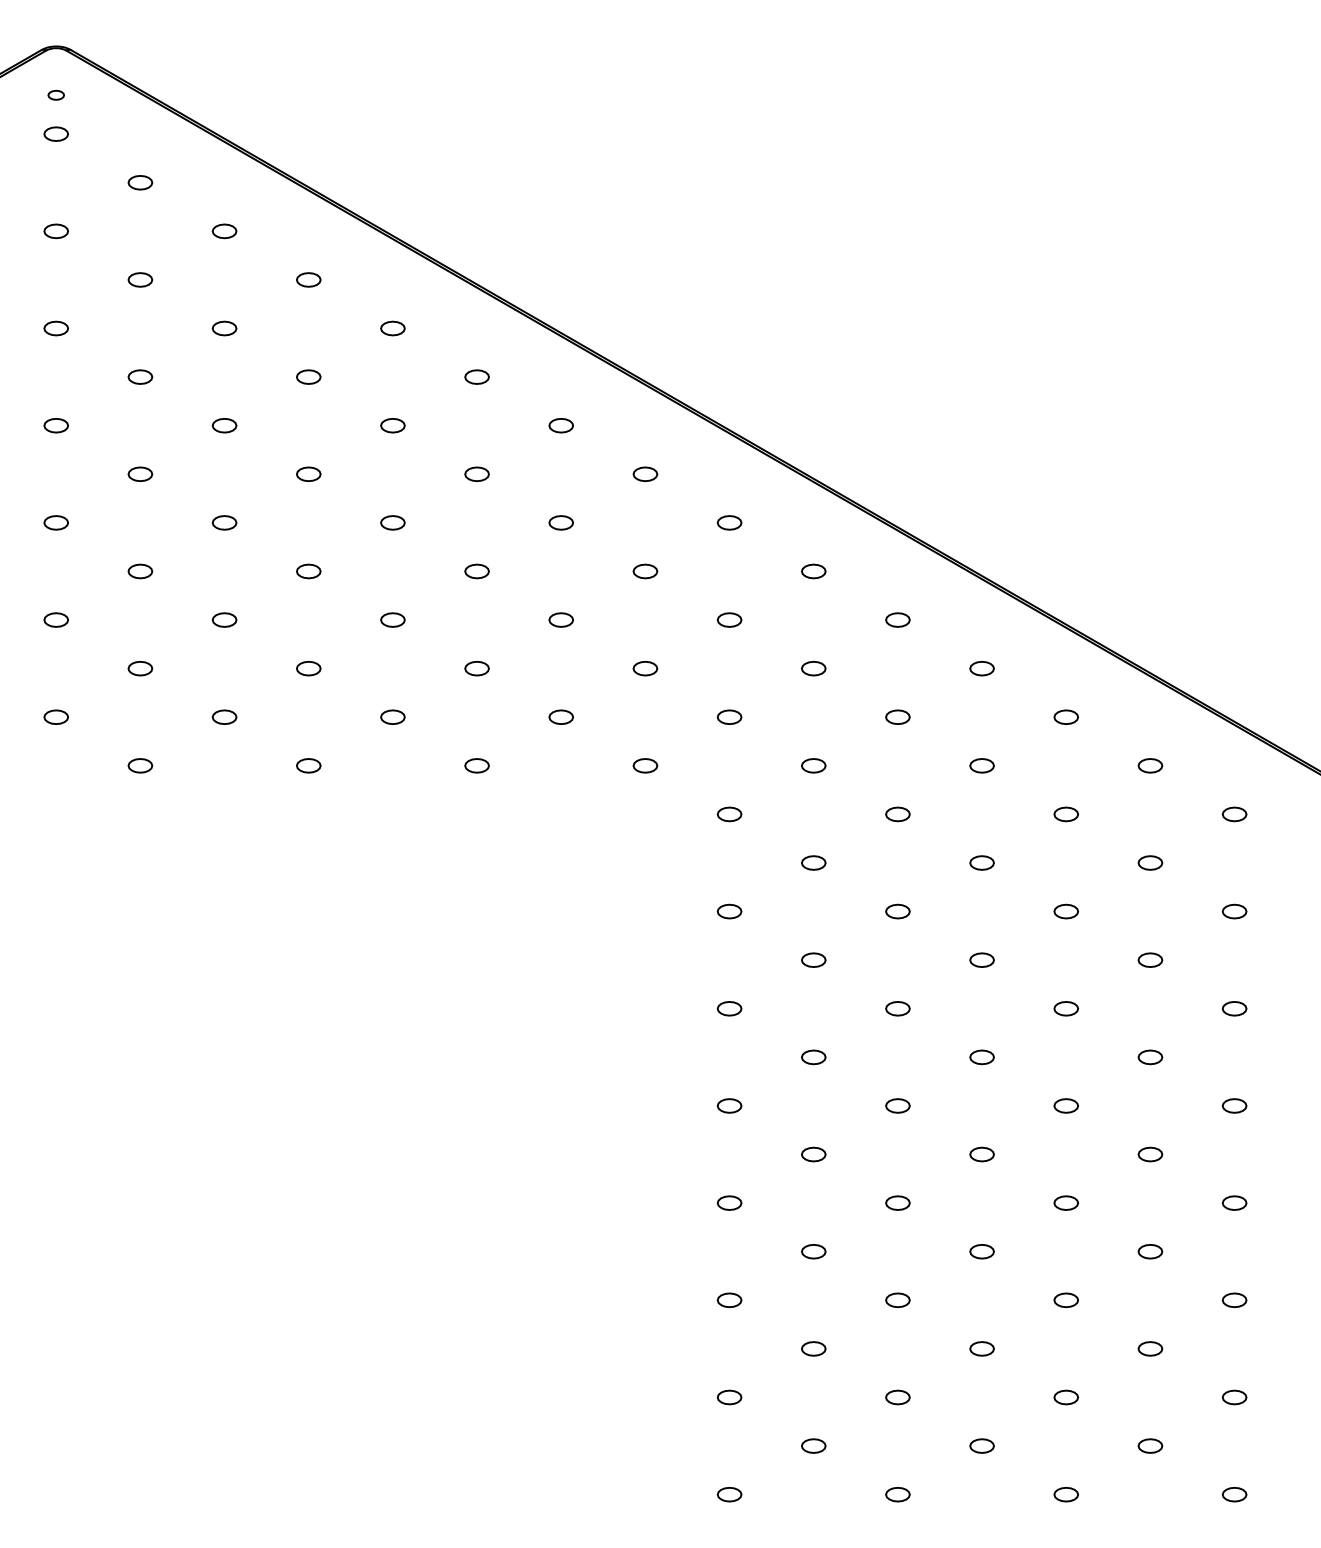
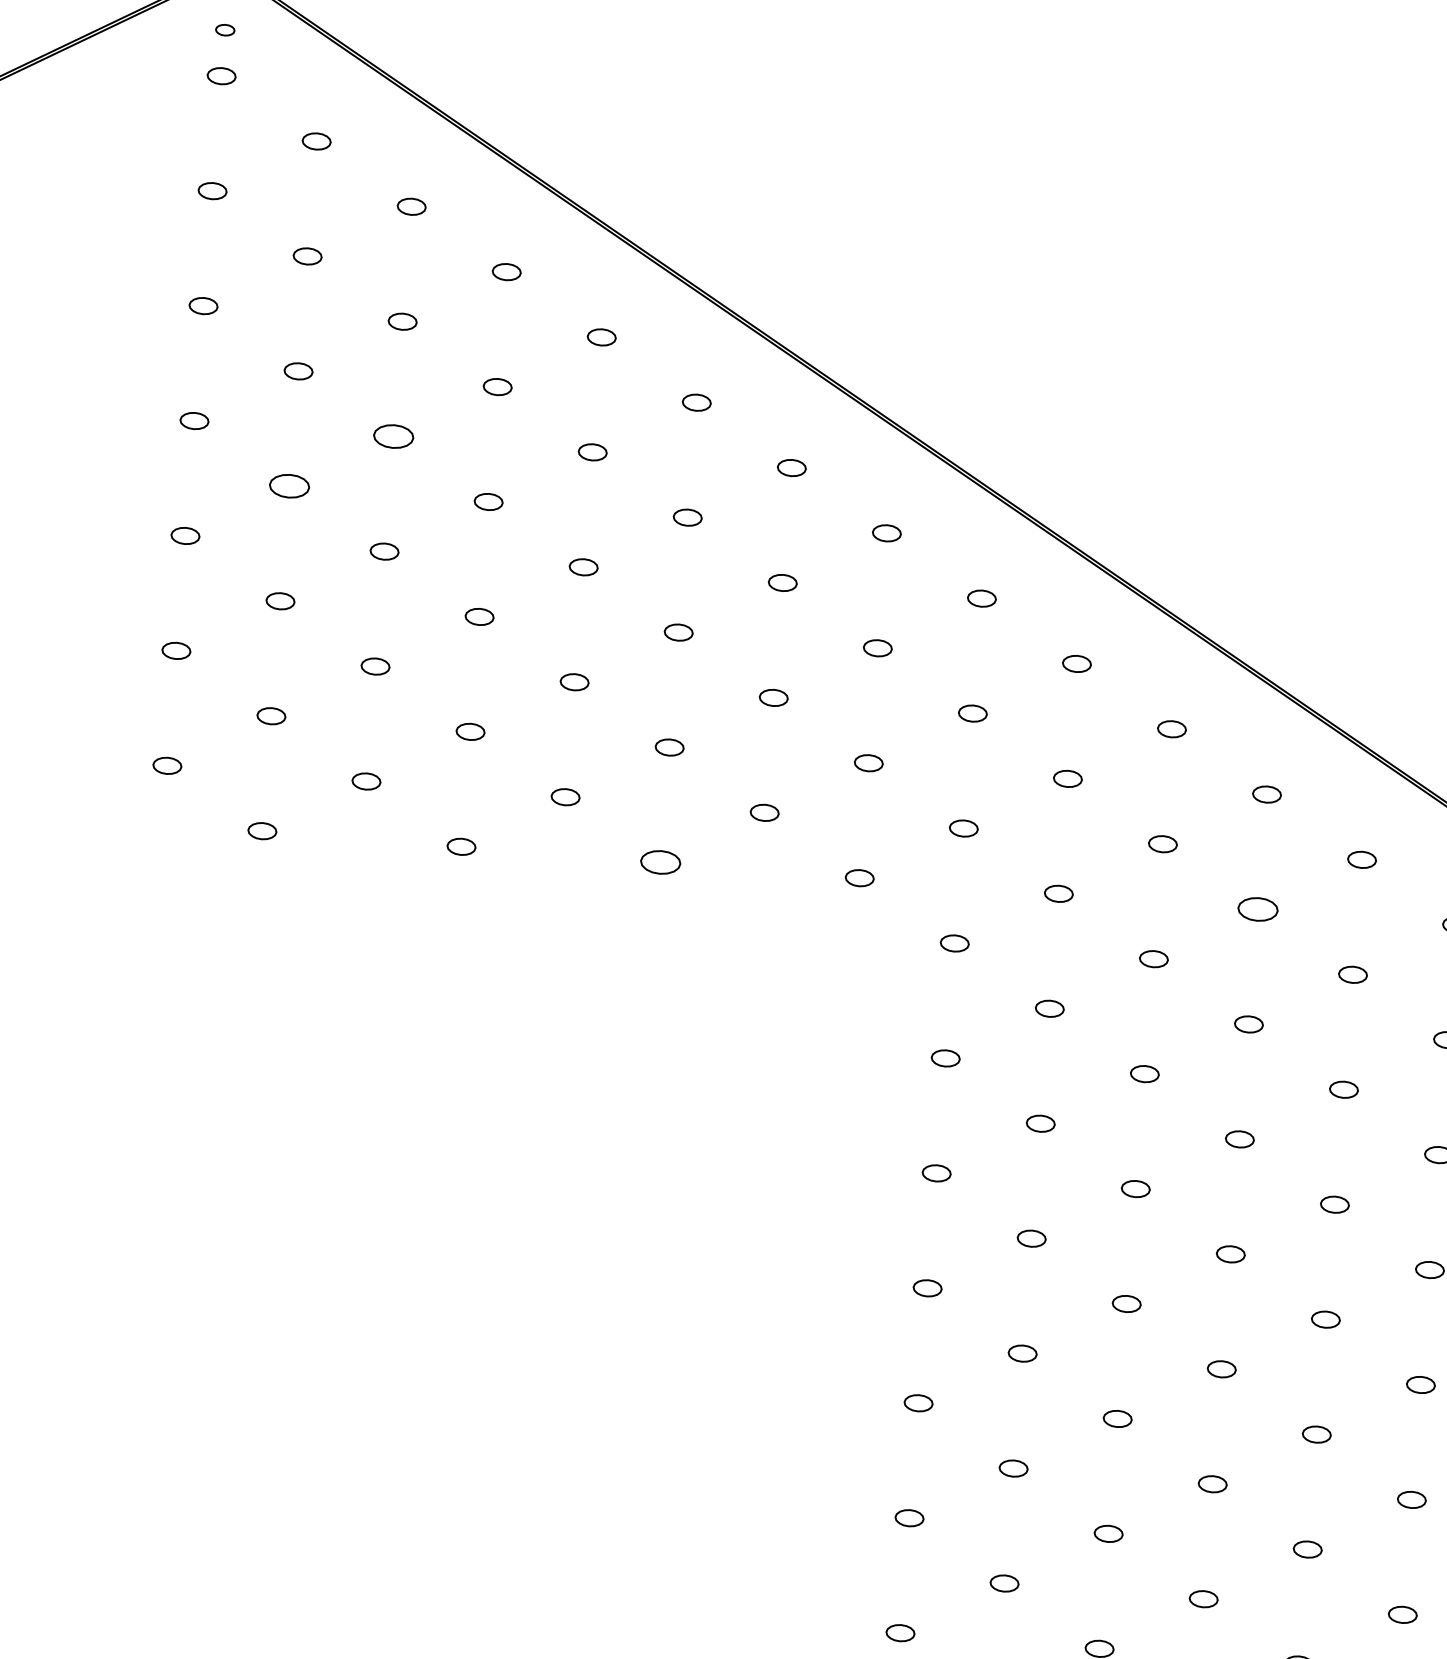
part: (224, 425) -> (393, 436), size x1.4
part: (140, 474) -> (289, 486), size x1.4
part: (476, 765) -> (659, 862), size x1.4
part: (981, 765) -> (1257, 909), size x1.4

